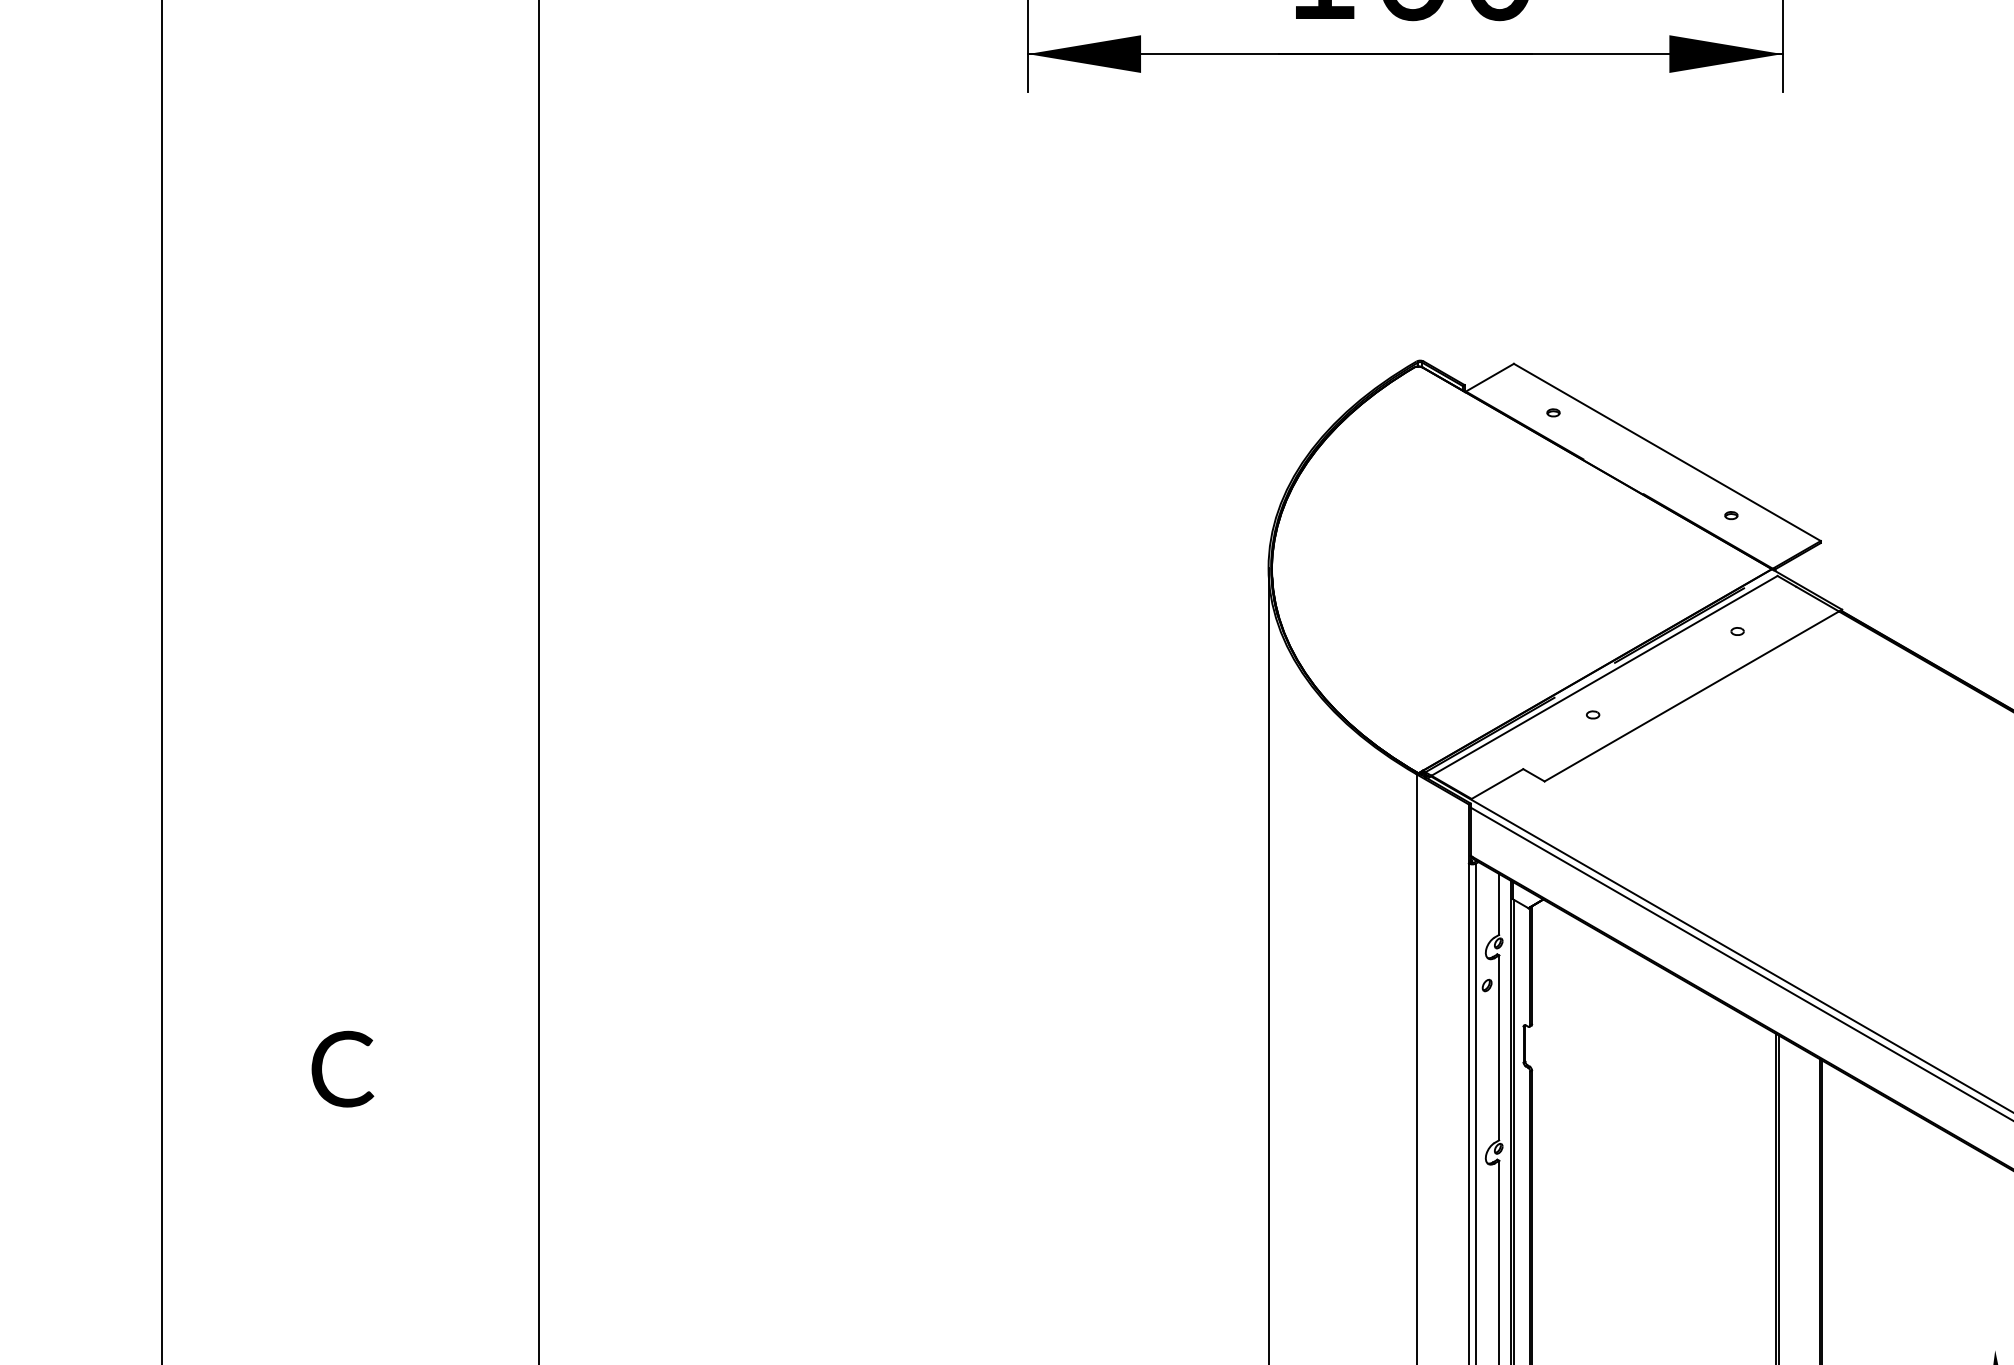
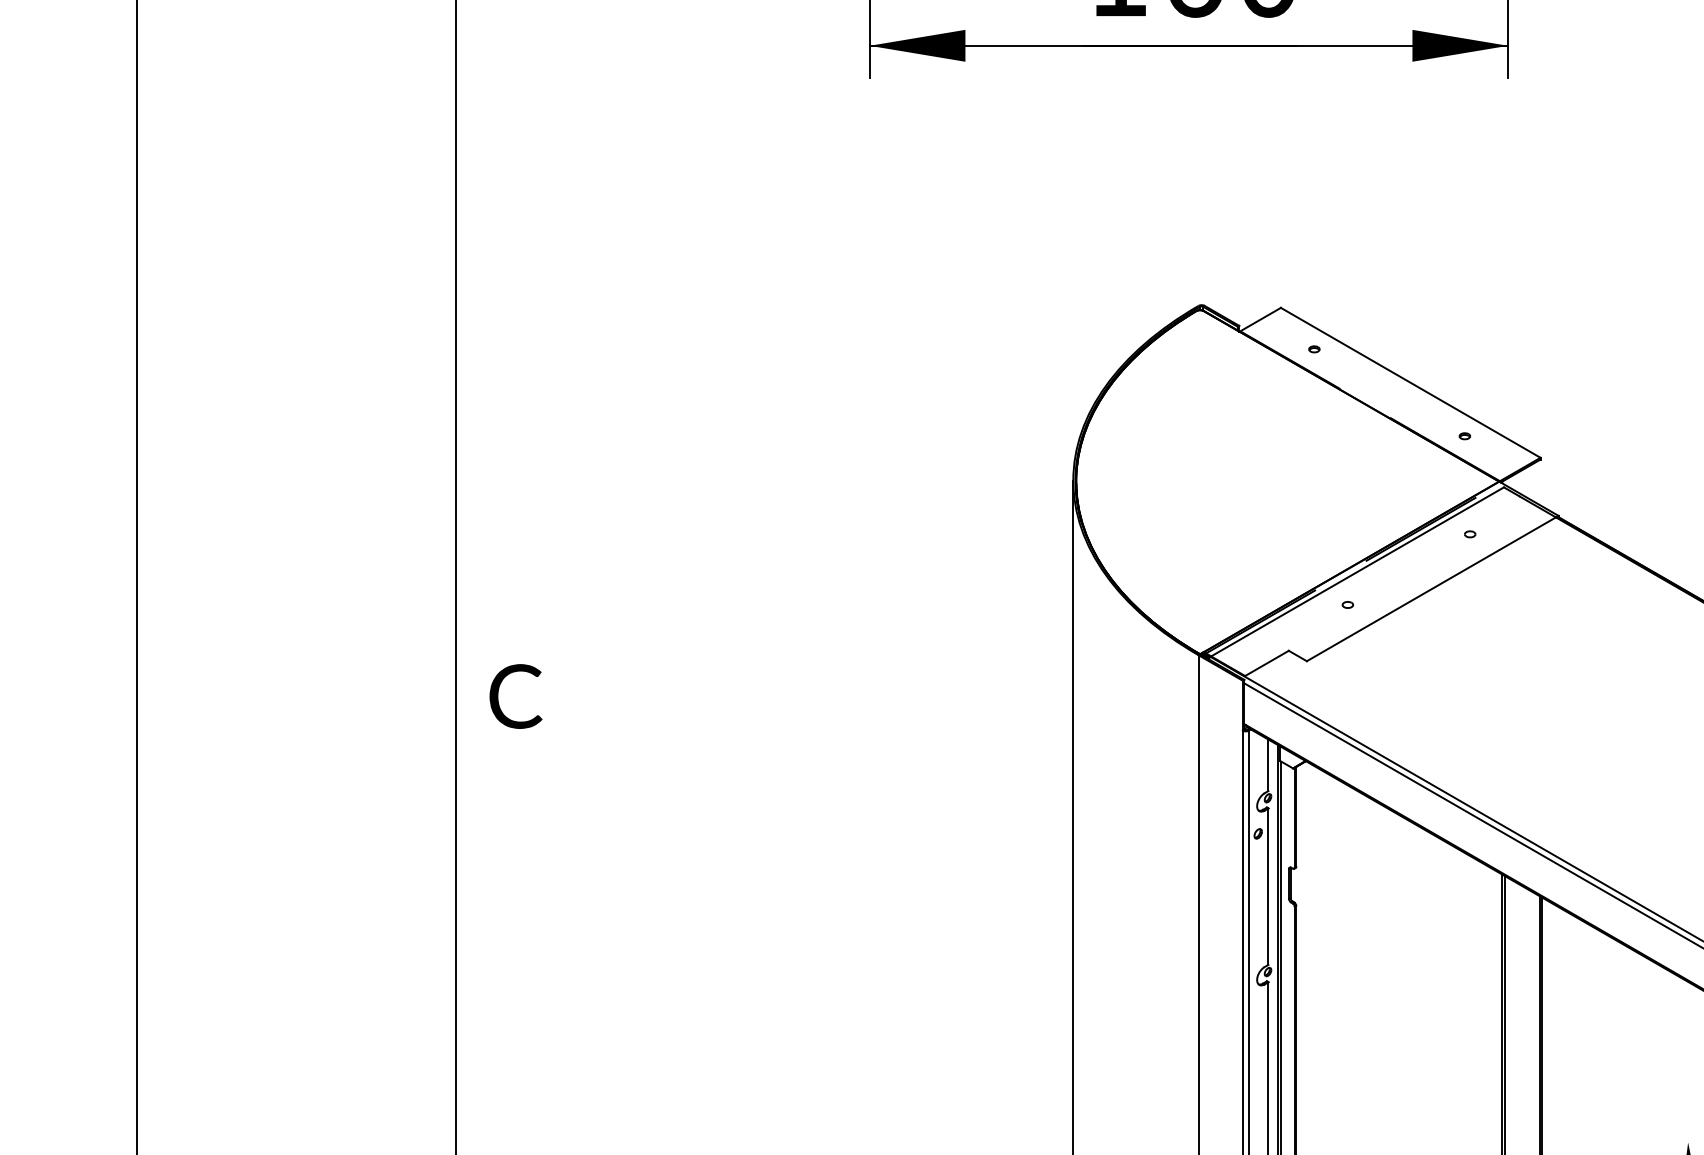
text: (342, 1068) -> (515, 695), moved

